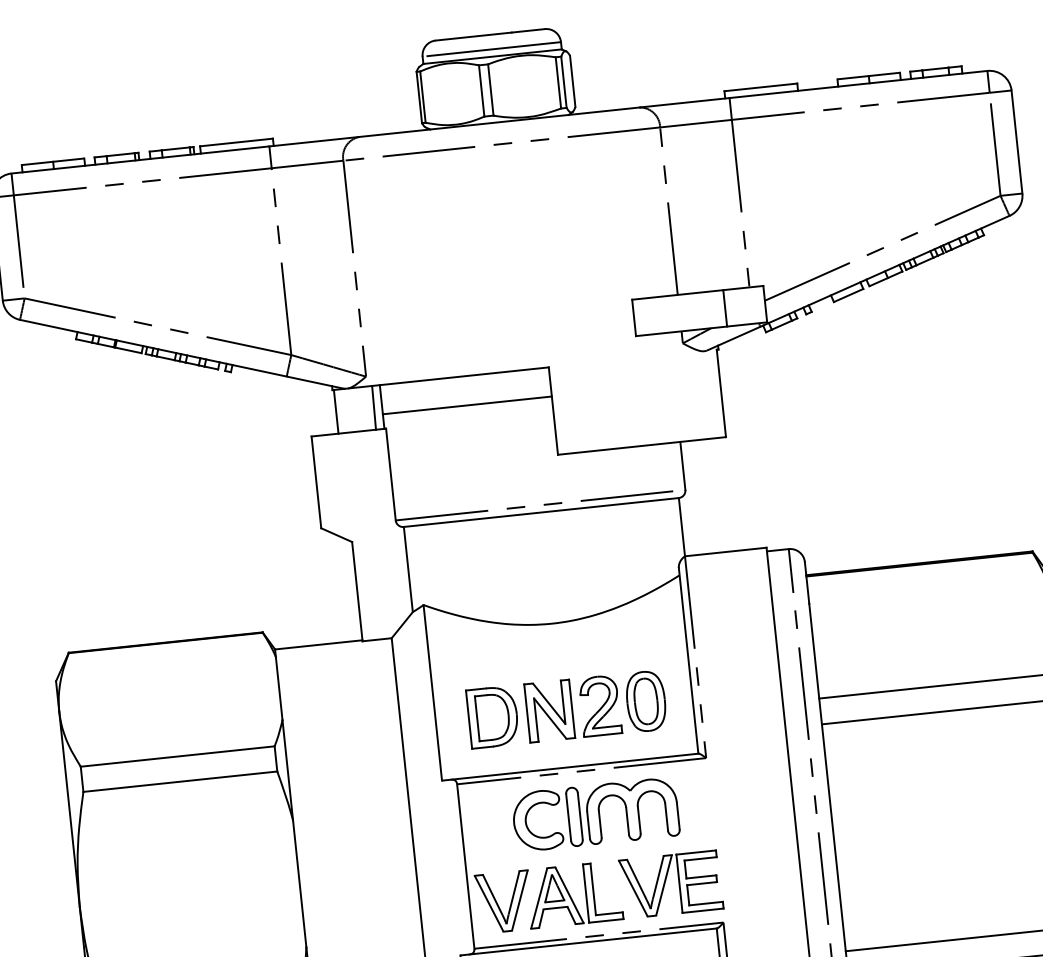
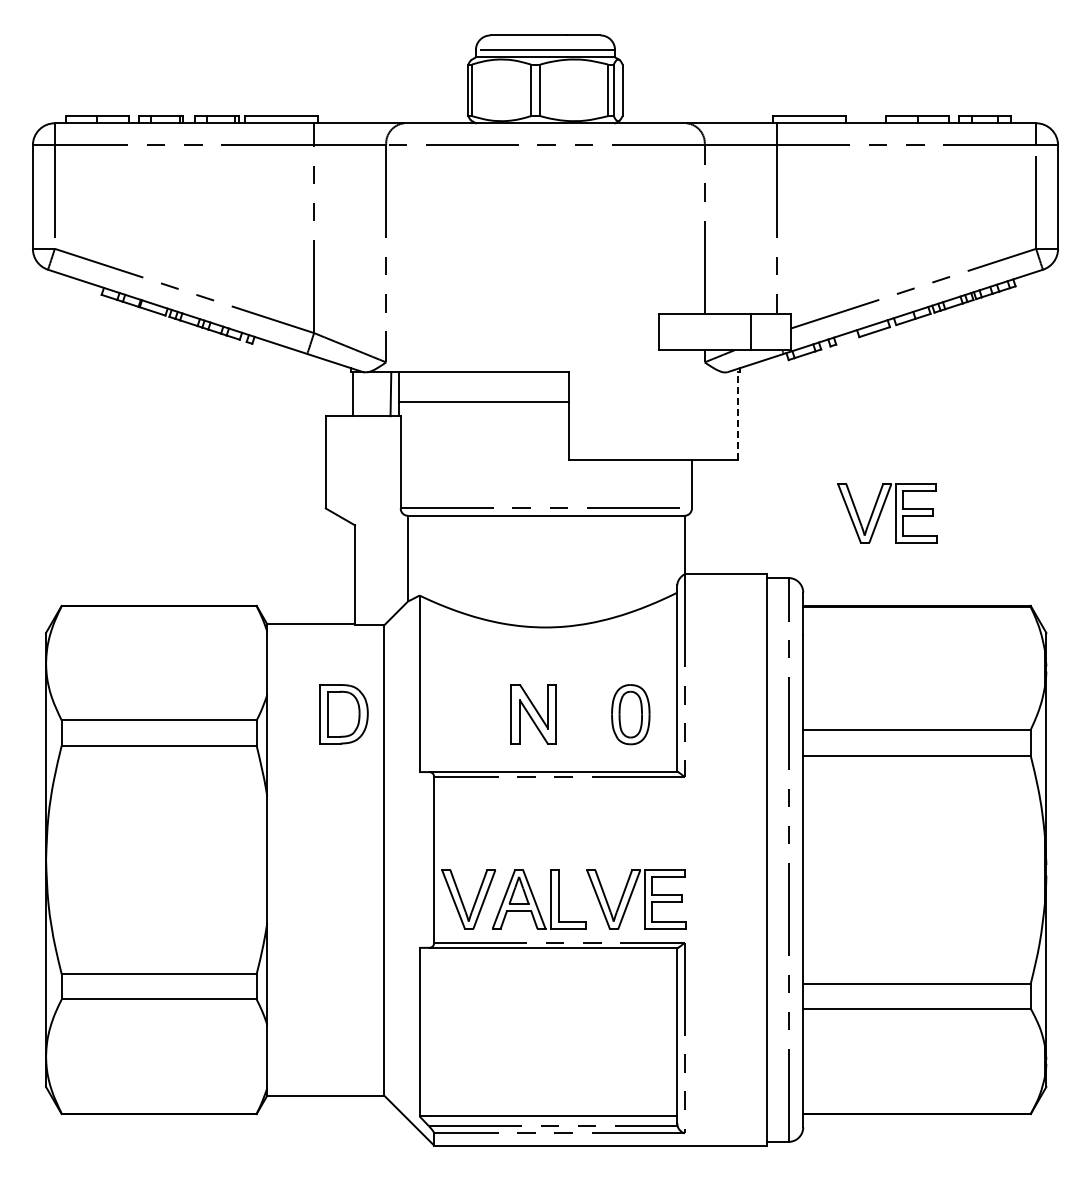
line: (721, 393) -> (737, 416), solid -> dashed
part: (880, 474) -> (887, 513), added
part: (600, 706) -> (584, 714), removed
part: (492, 717) -> (343, 714), moved
part: (595, 814) -> (568, 821), removed

